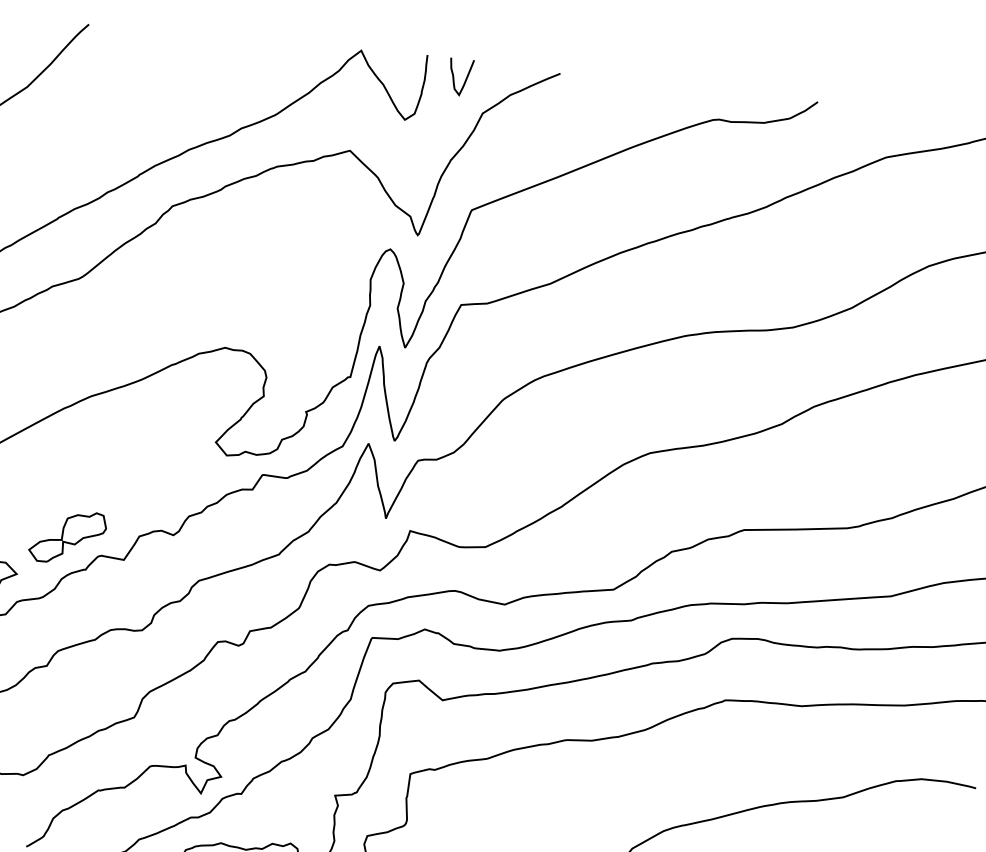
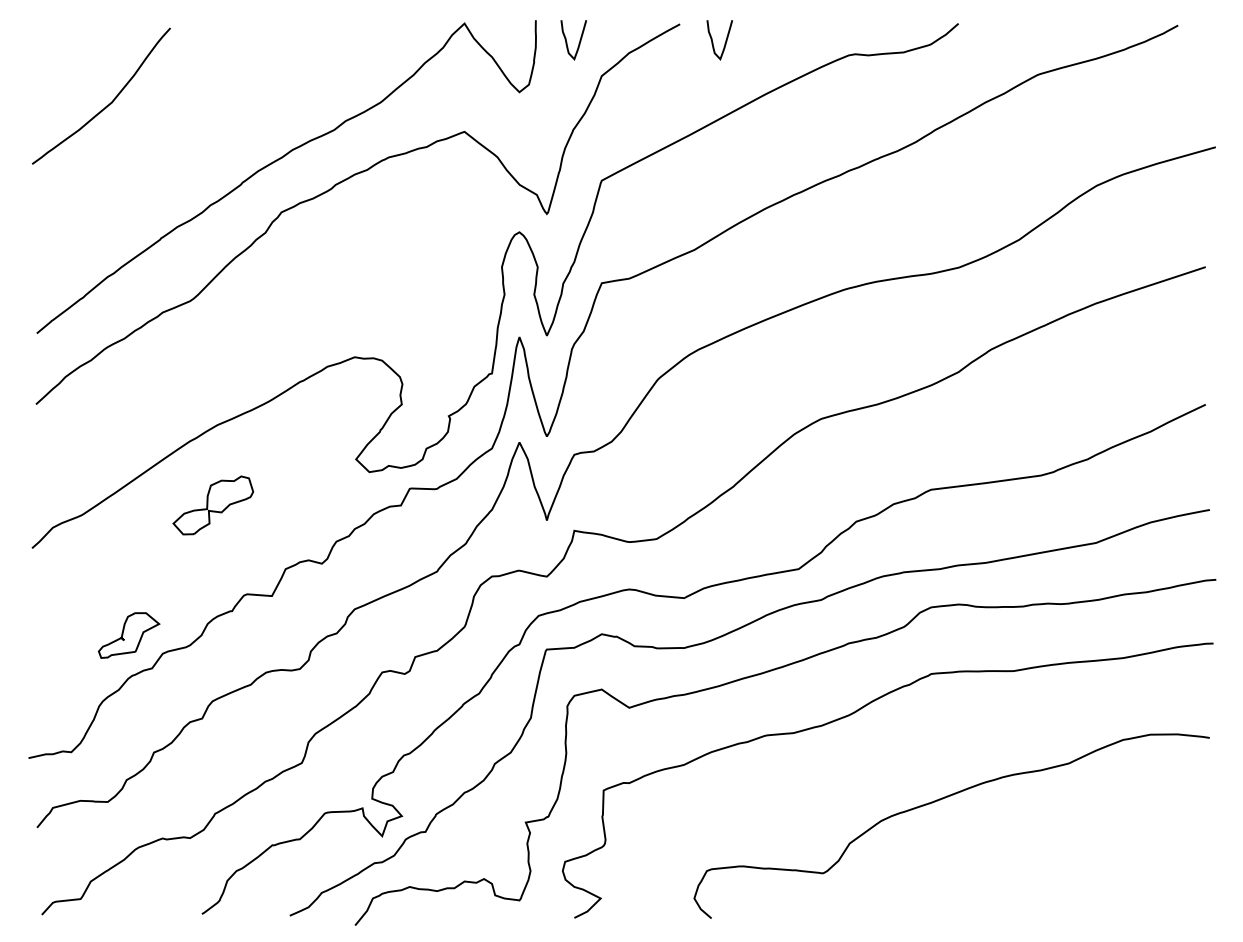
curve: (599, 96) -> (724, 43), added
part: (67, 537) -> (213, 505), moved

